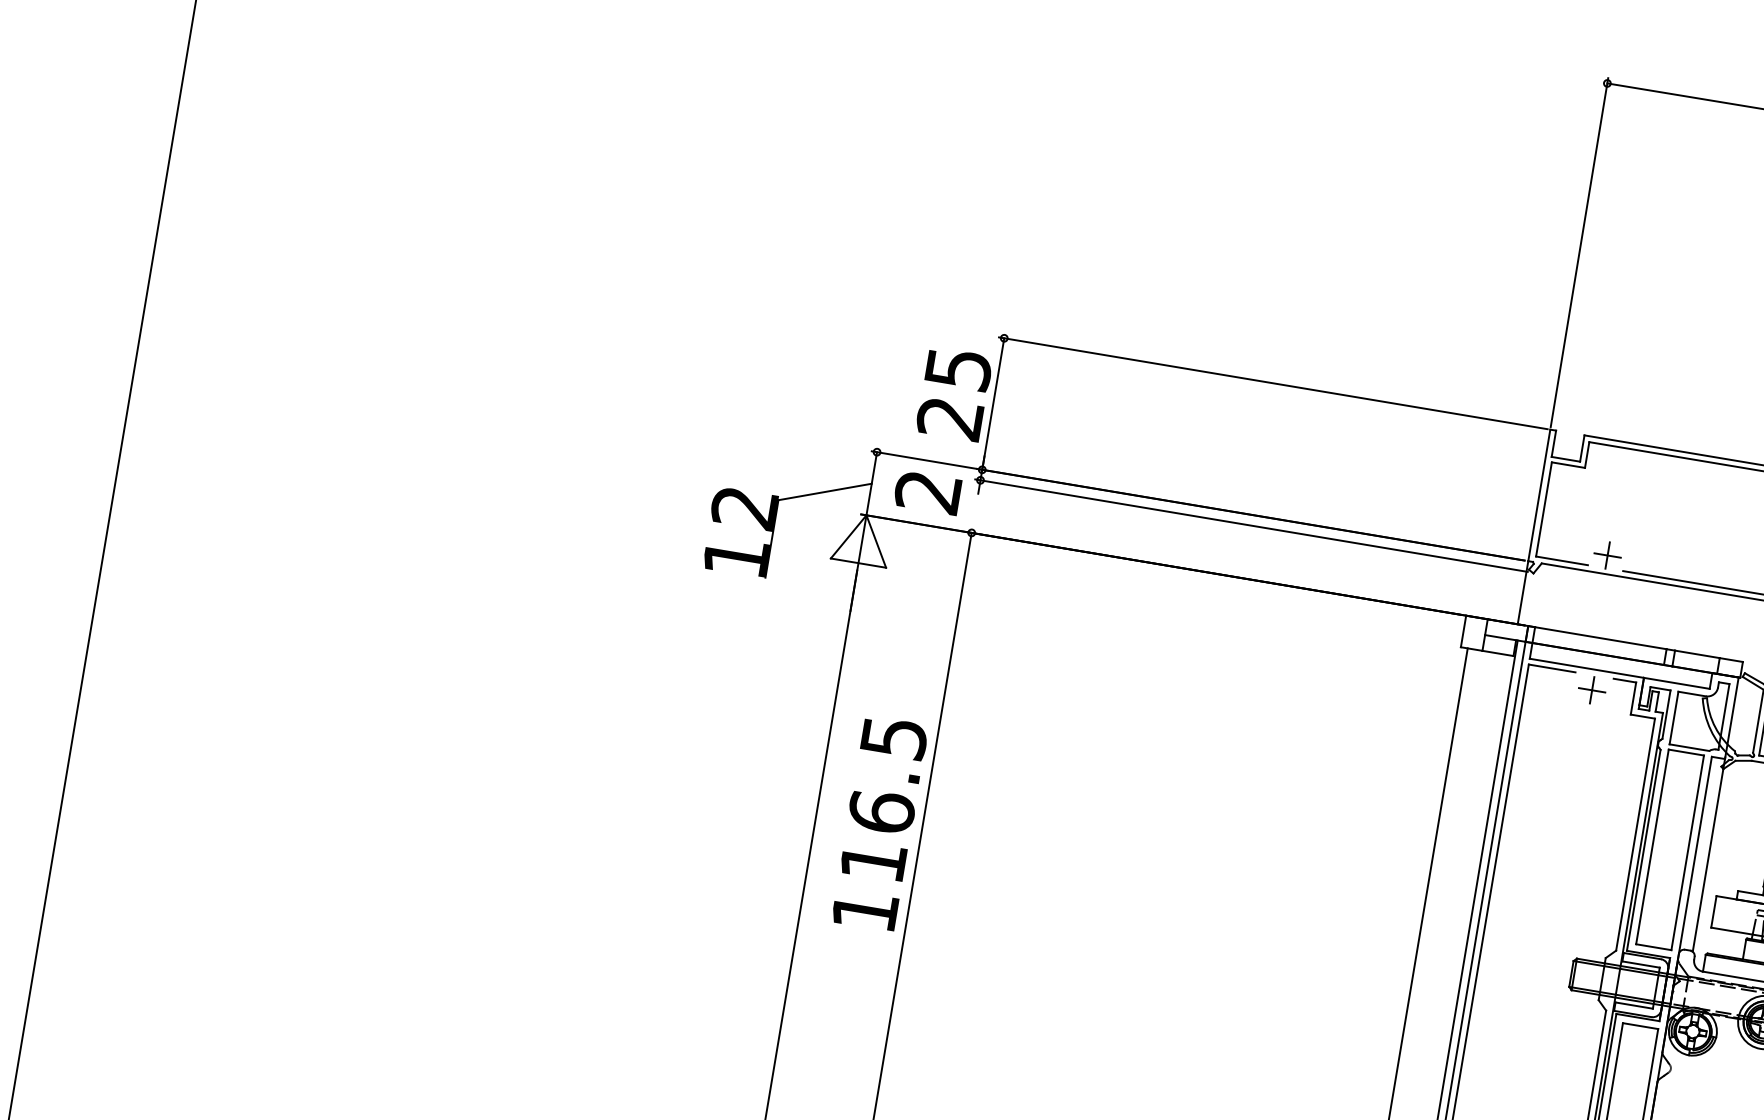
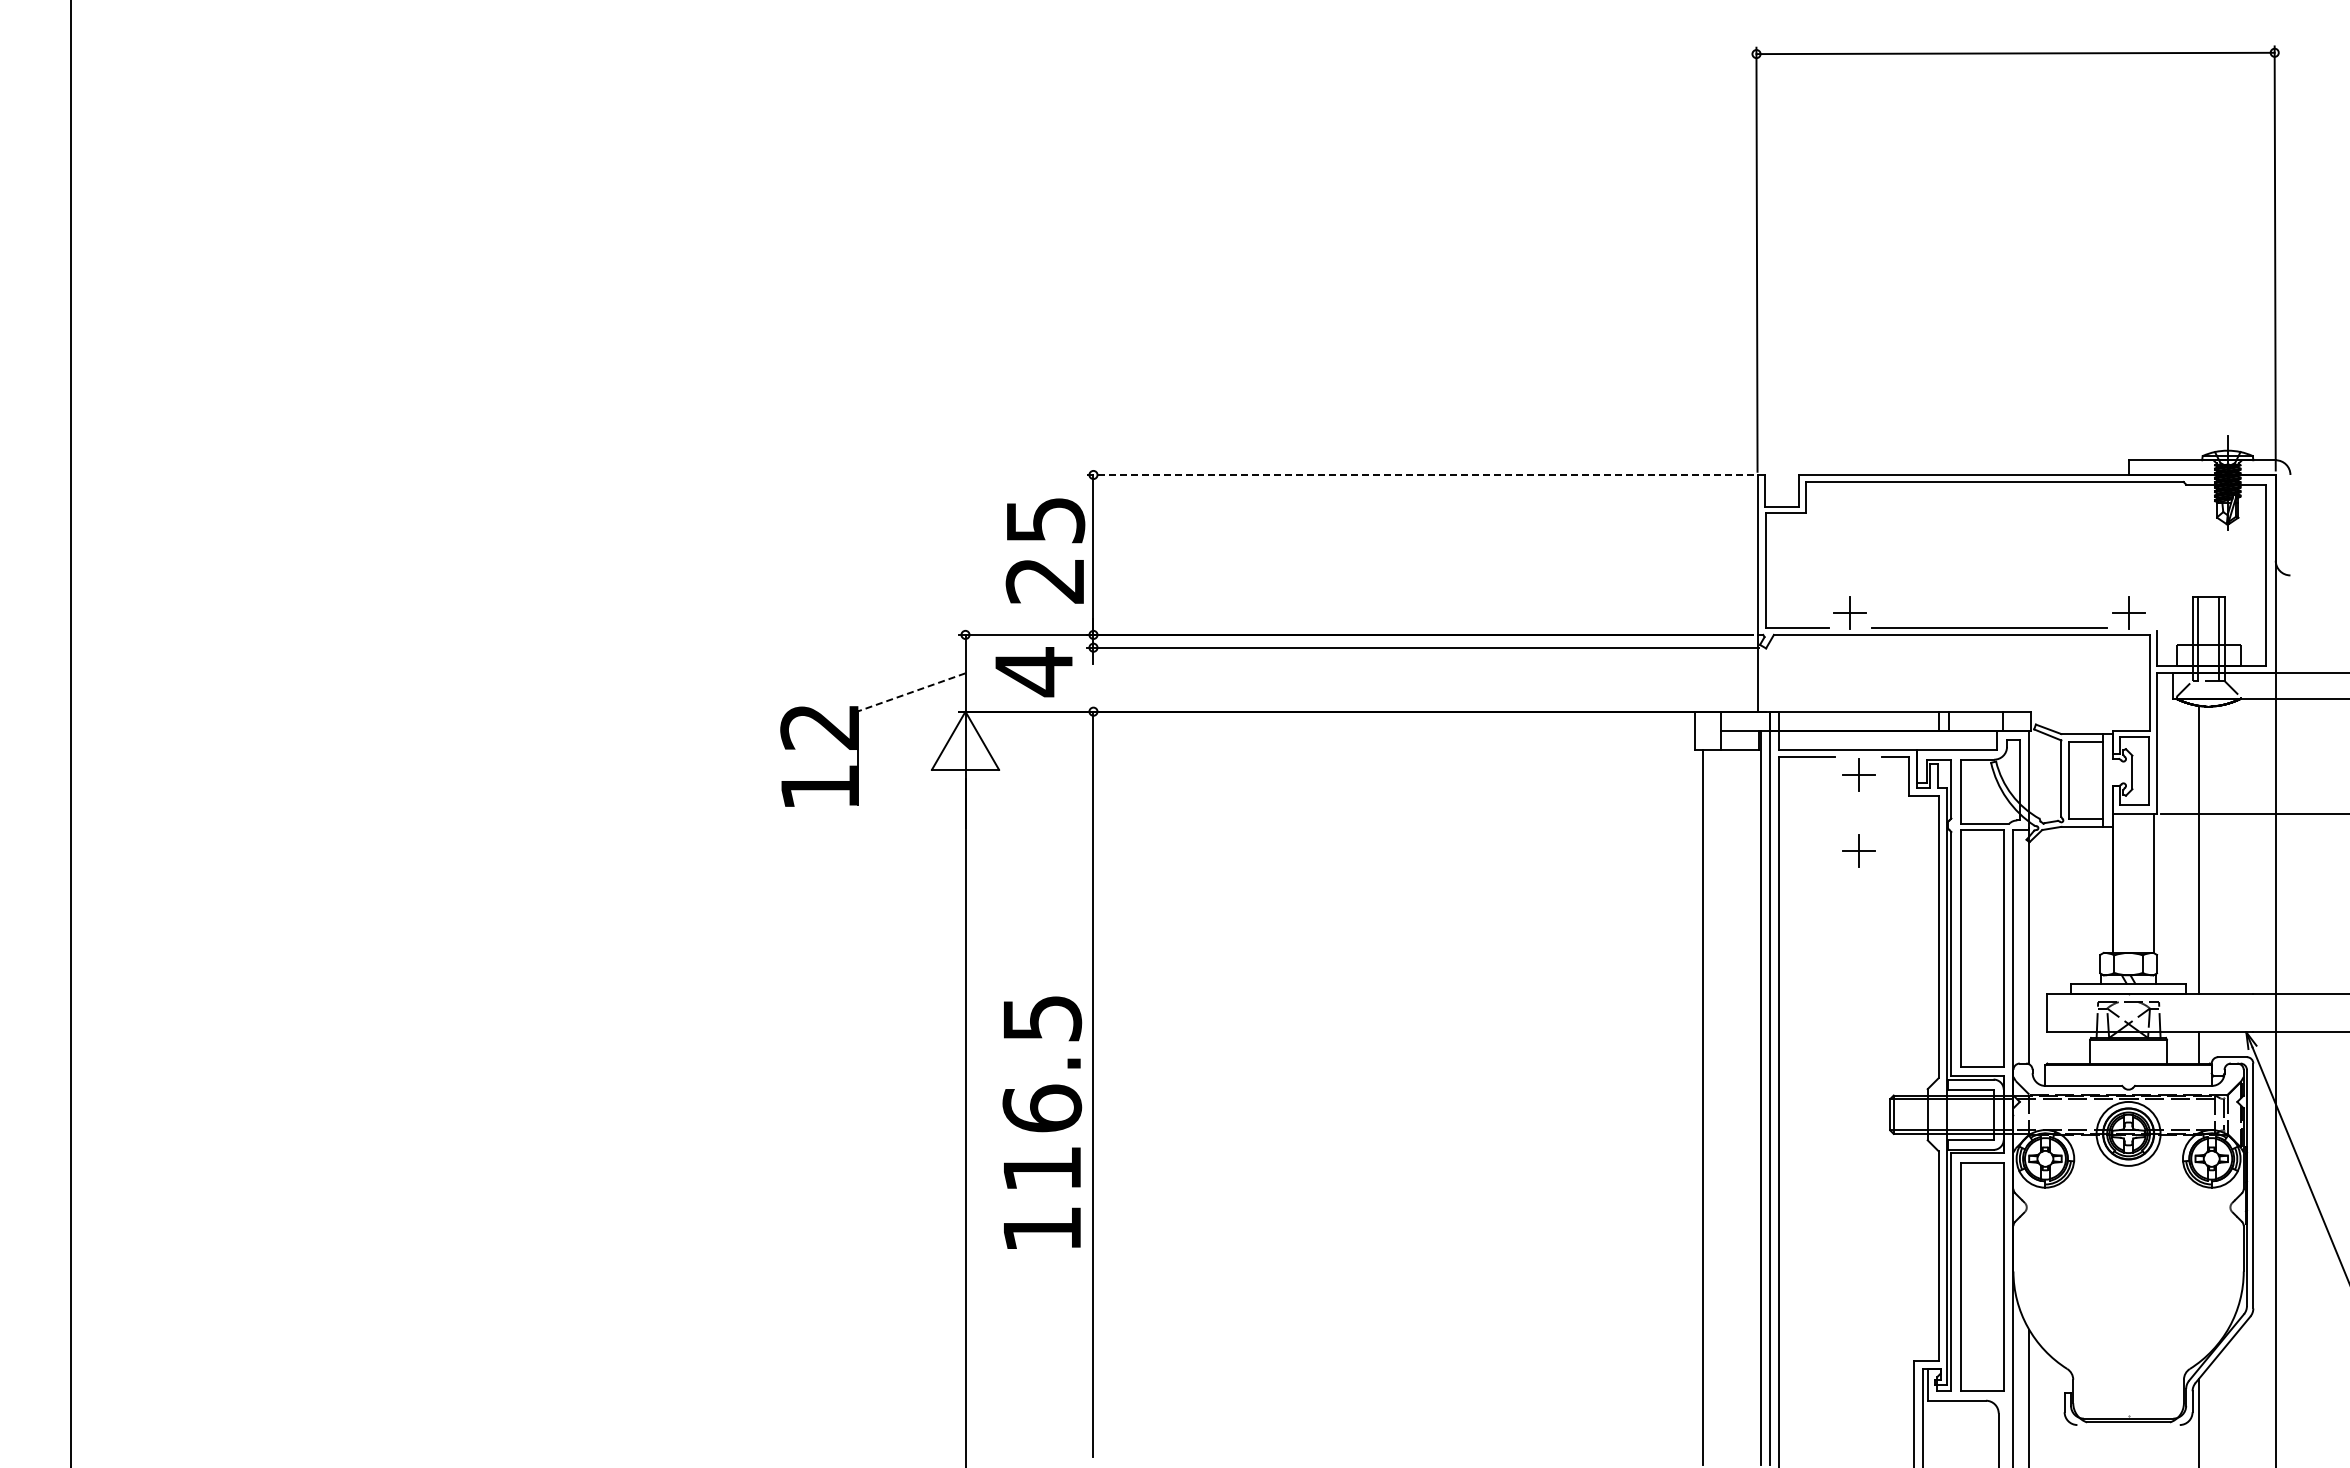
line: (1273, 382) -> (1420, 474), solid -> dashed
line: (824, 492) -> (911, 692), solid -> dashed
text: (927, 492) -> (1033, 672), 2 -> 4
part: (1581, 752) -> (1858, 850), added
text: (880, 823) -> (1042, 1122), moved

